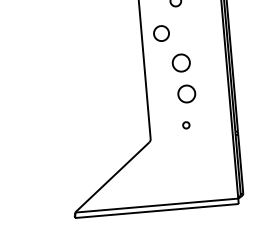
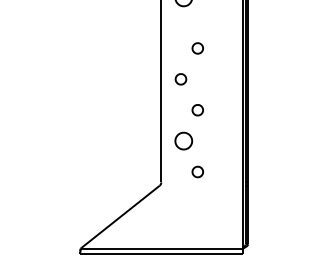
part: (161, 33) -> (180, 79), size x0.71
part: (180, 63) -> (197, 110), size x0.62
part: (186, 93) -> (183, 140), moved
part: (186, 124) -> (197, 171), size x1.67

